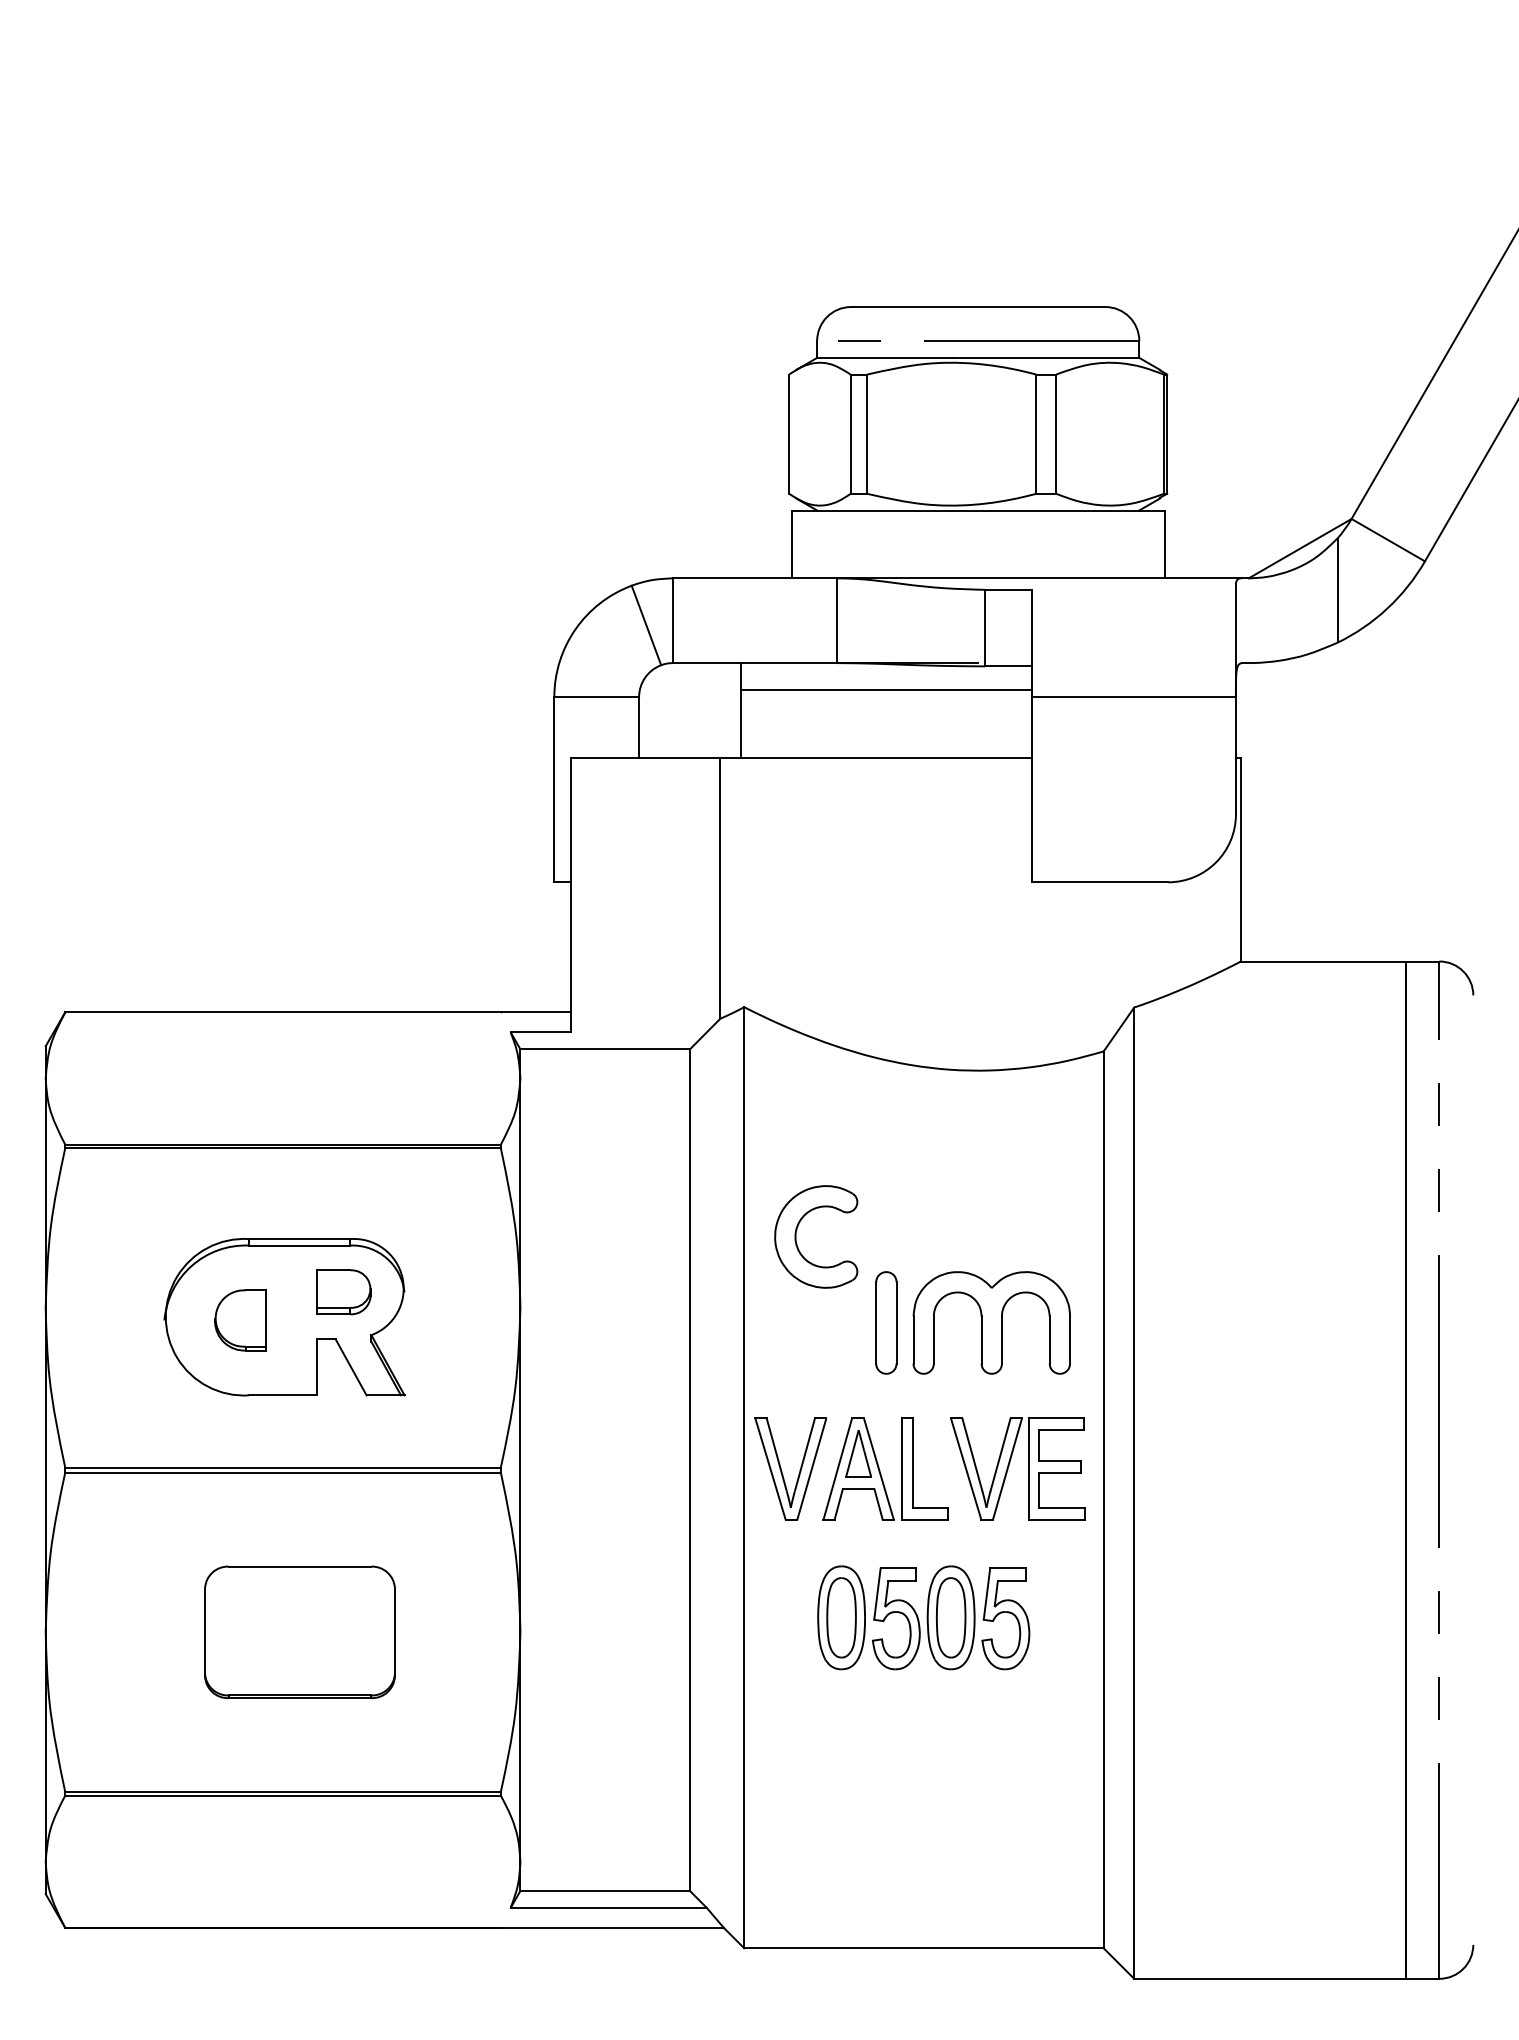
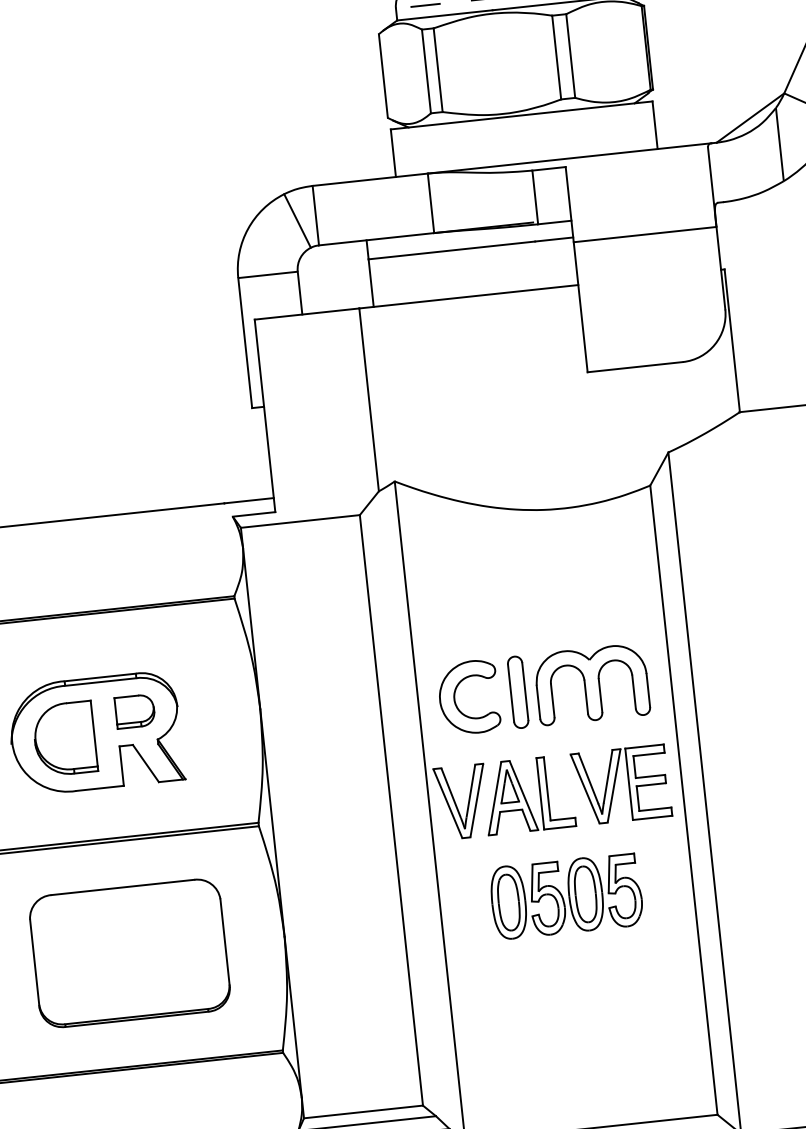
part: (797, 1230) -> (455, 694), moved
part: (240, 1320) -> (64, 739), size x1.67
part: (299, 1632) -> (129, 953), size x1.43

